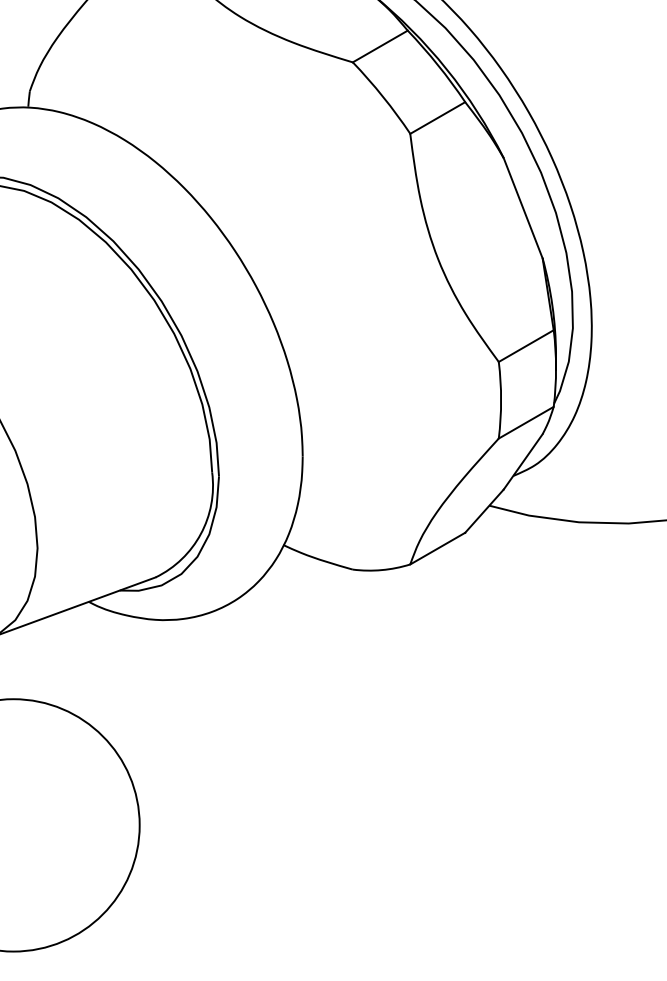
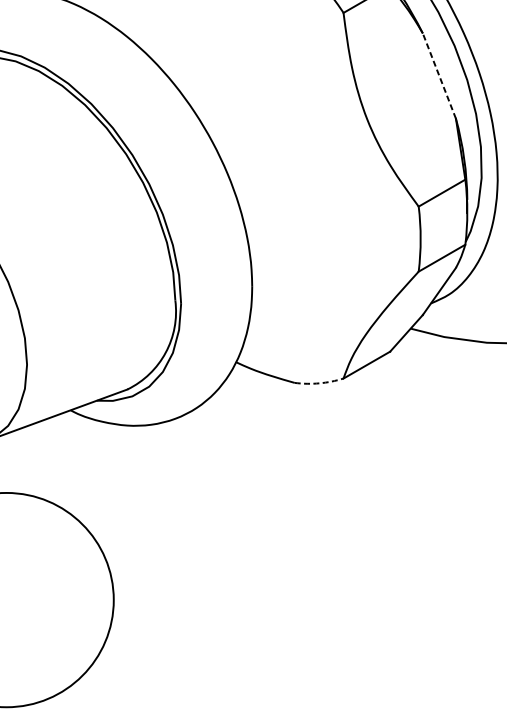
line: (523, 208) -> (439, 76), solid -> dashed
arc: (381, 570) -> (319, 383), solid -> dashed

